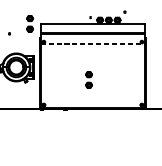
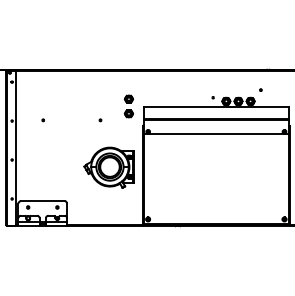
line: (93, 44) -> (216, 134), dashed -> solid
part: (88, 79) -> (210, 184), removed

